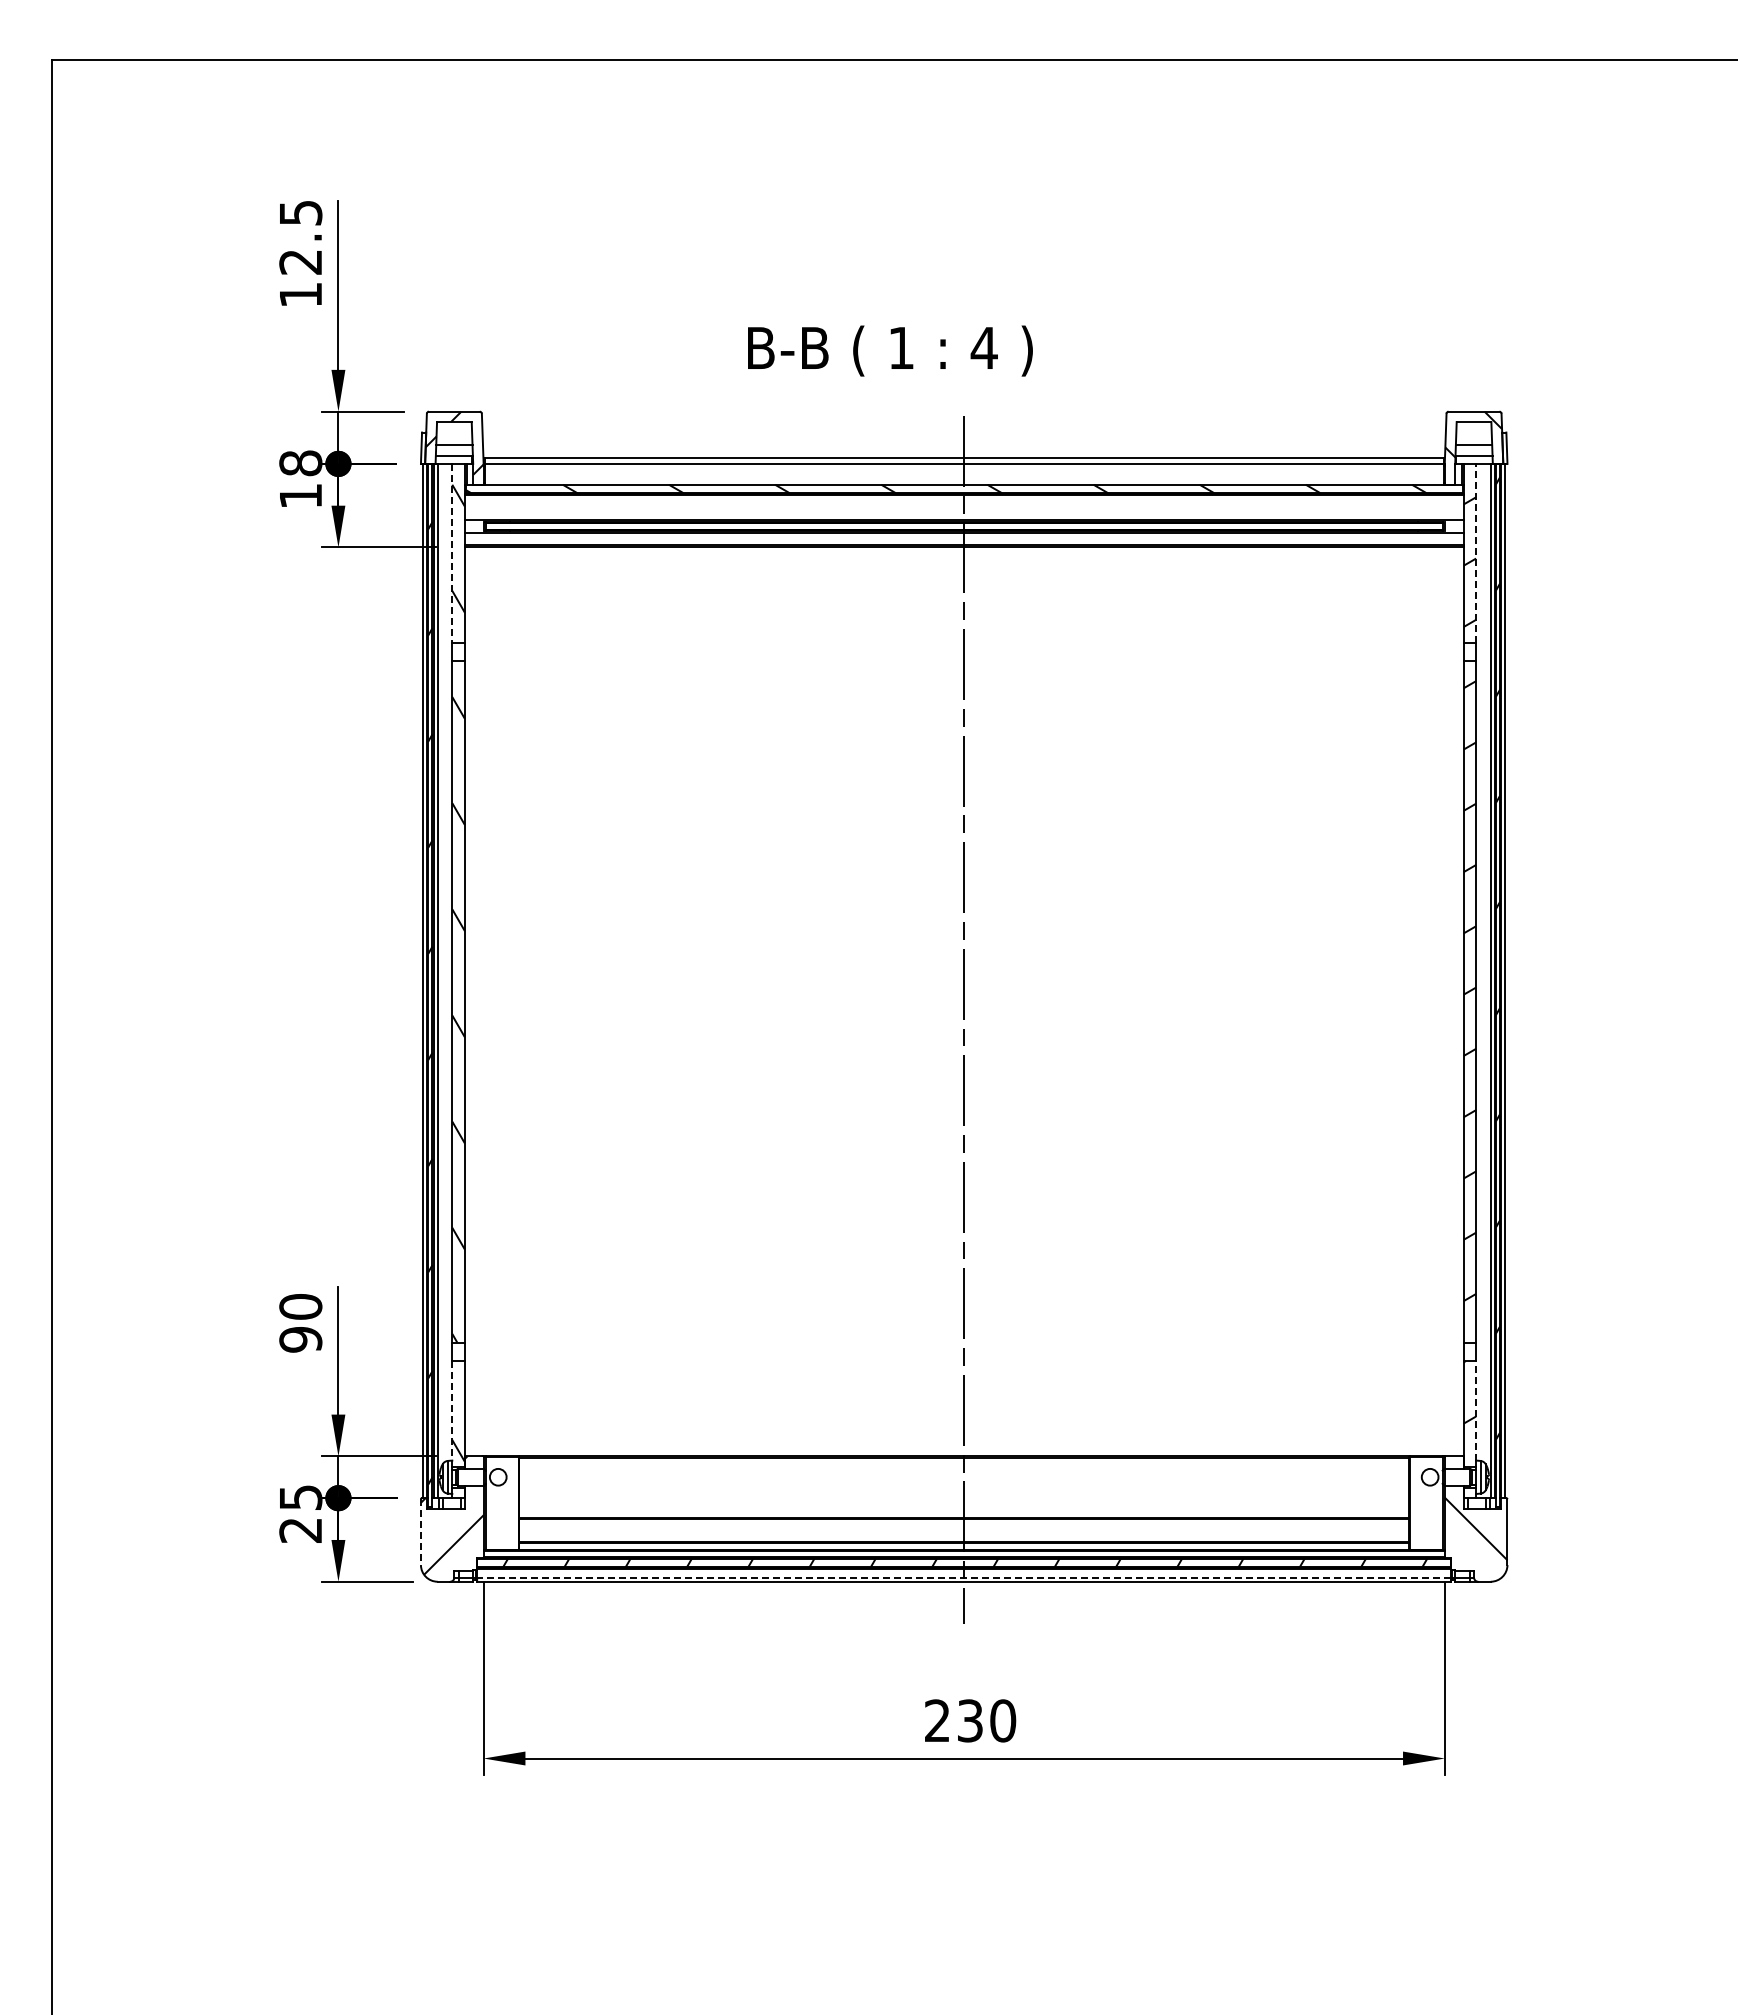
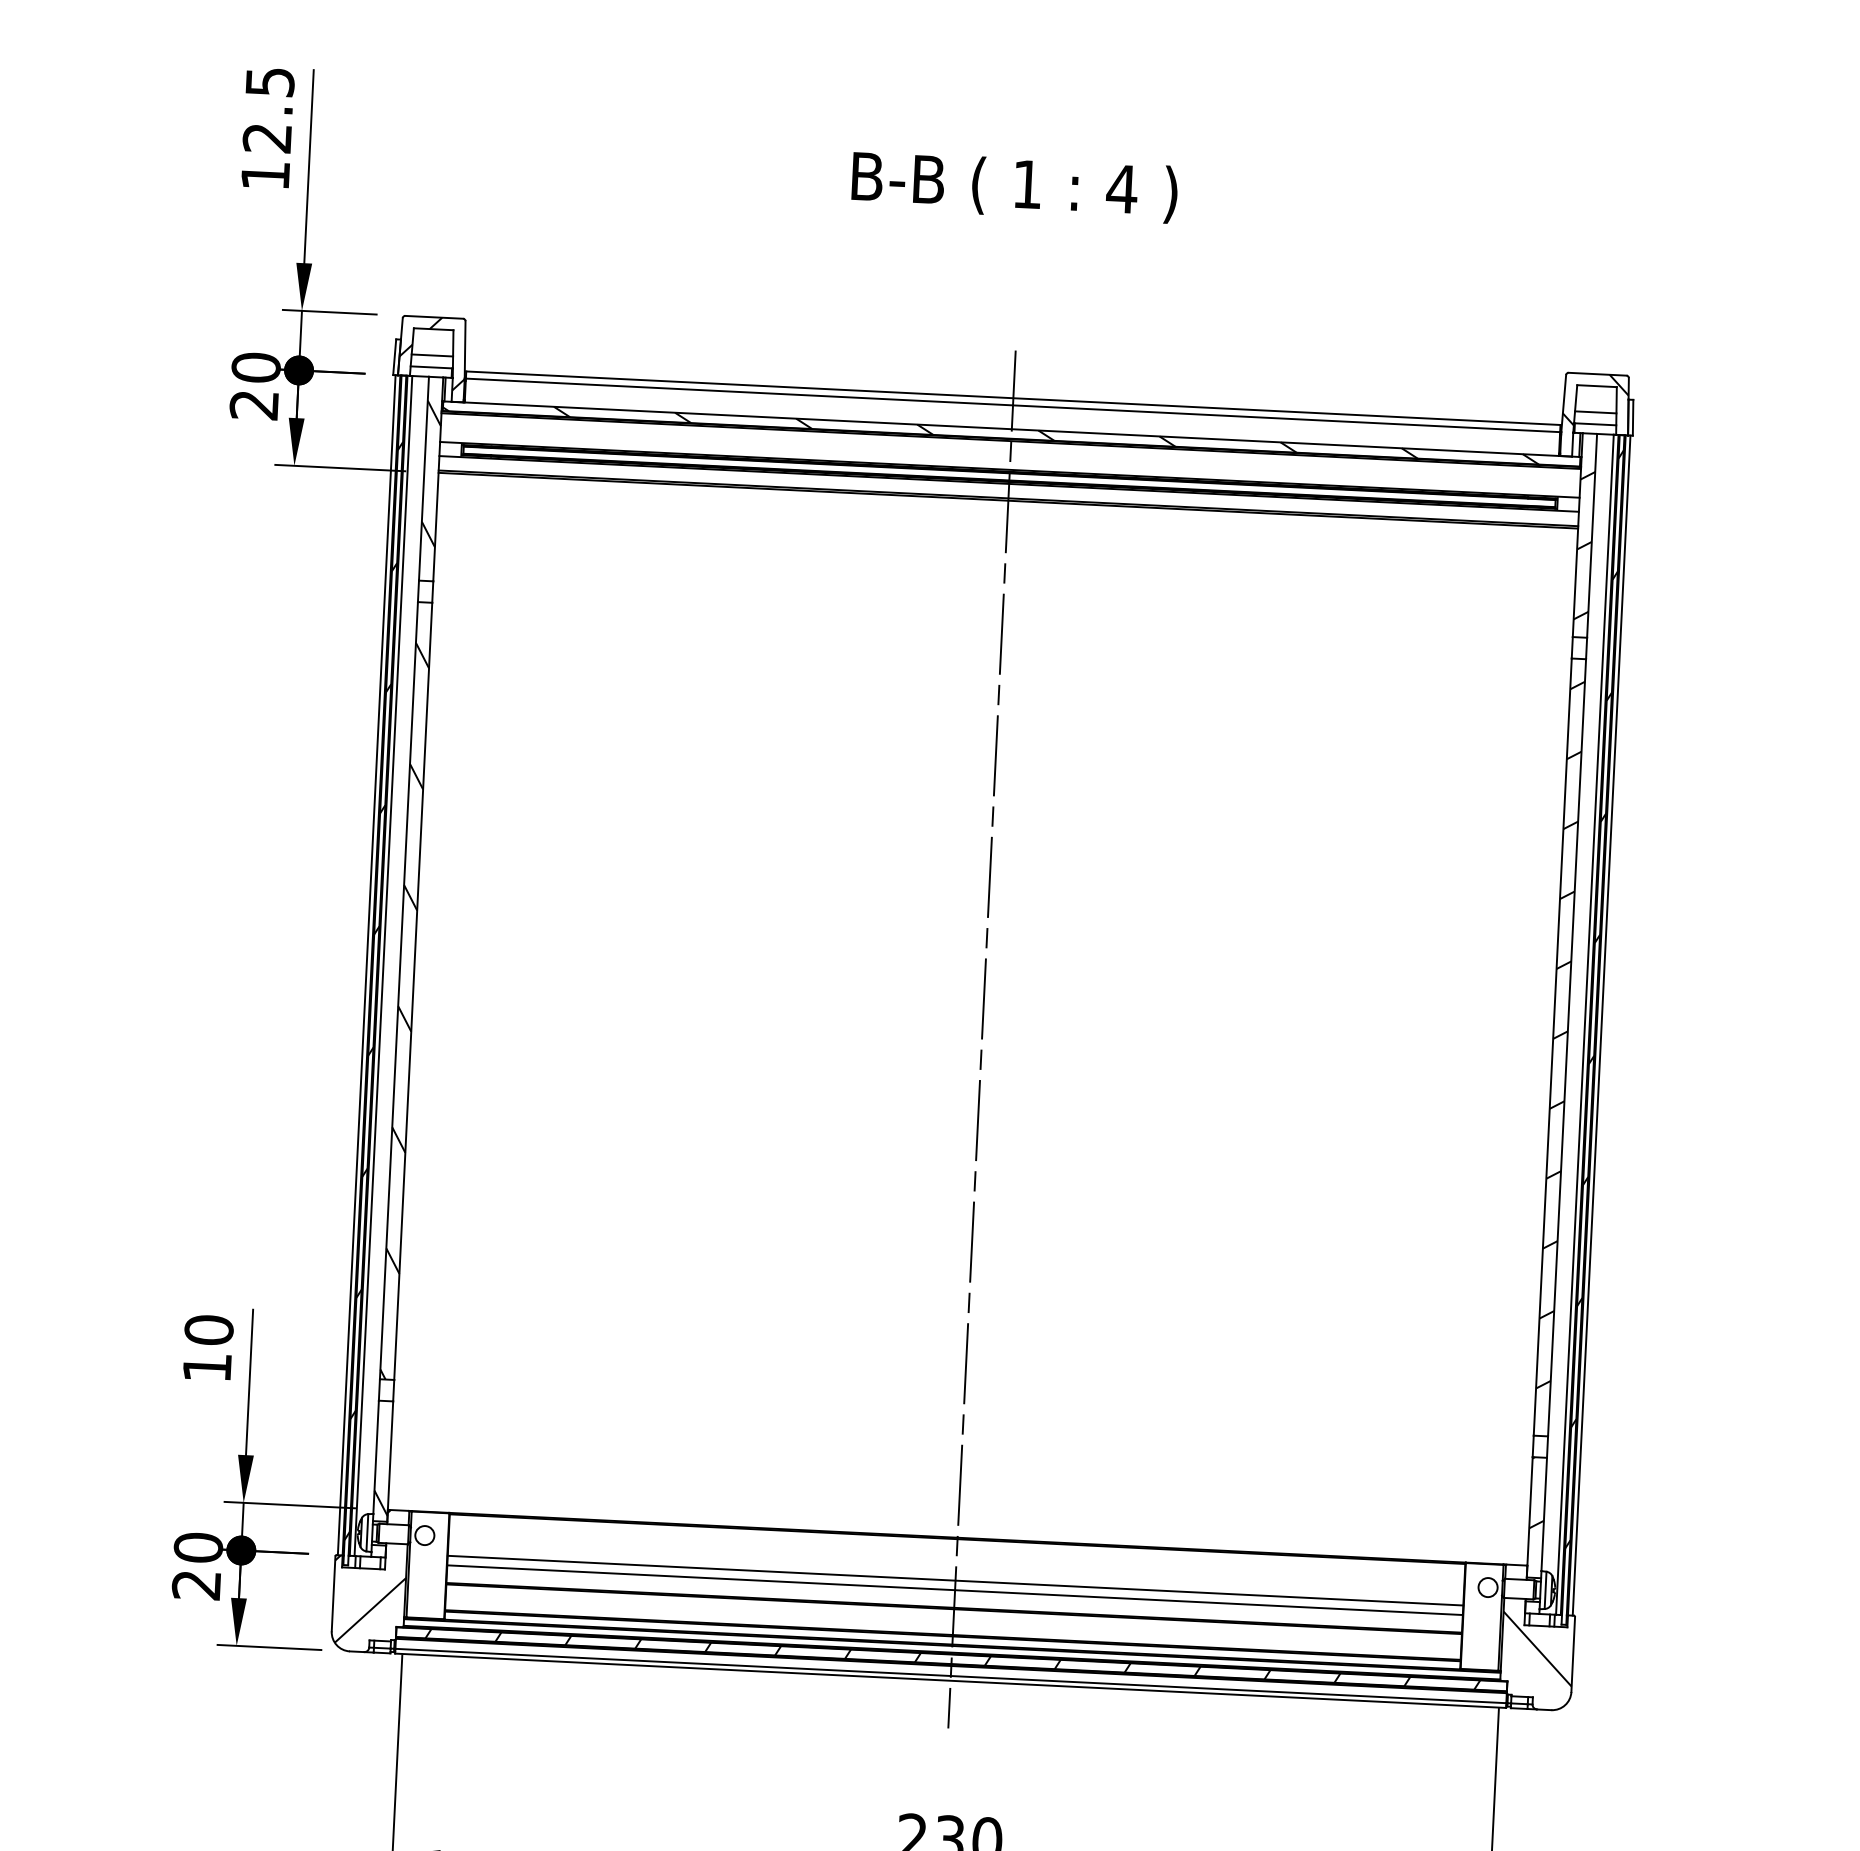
text: (890, 350) -> (1014, 186), moved
text: (300, 479) -> (254, 386), 18 -> 20
line: (1476, 552) -> (1592, 535), dashed -> solid
line: (452, 553) -> (424, 479), dashed -> solid
text: (300, 1339) -> (206, 1367), 90 -> 10
line: (452, 1410) -> (376, 1456), dashed -> solid
line: (1476, 1410) -> (1544, 1513), dashed -> solid
line: (964, 1493) -> (955, 1580), added
text: (300, 1497) -> (198, 1547), 25 -> 20
line: (964, 1502) -> (955, 1590), added
line: (420, 1532) -> (333, 1594), dashed -> solid
line: (964, 1577) -> (951, 1675), dashed -> solid

